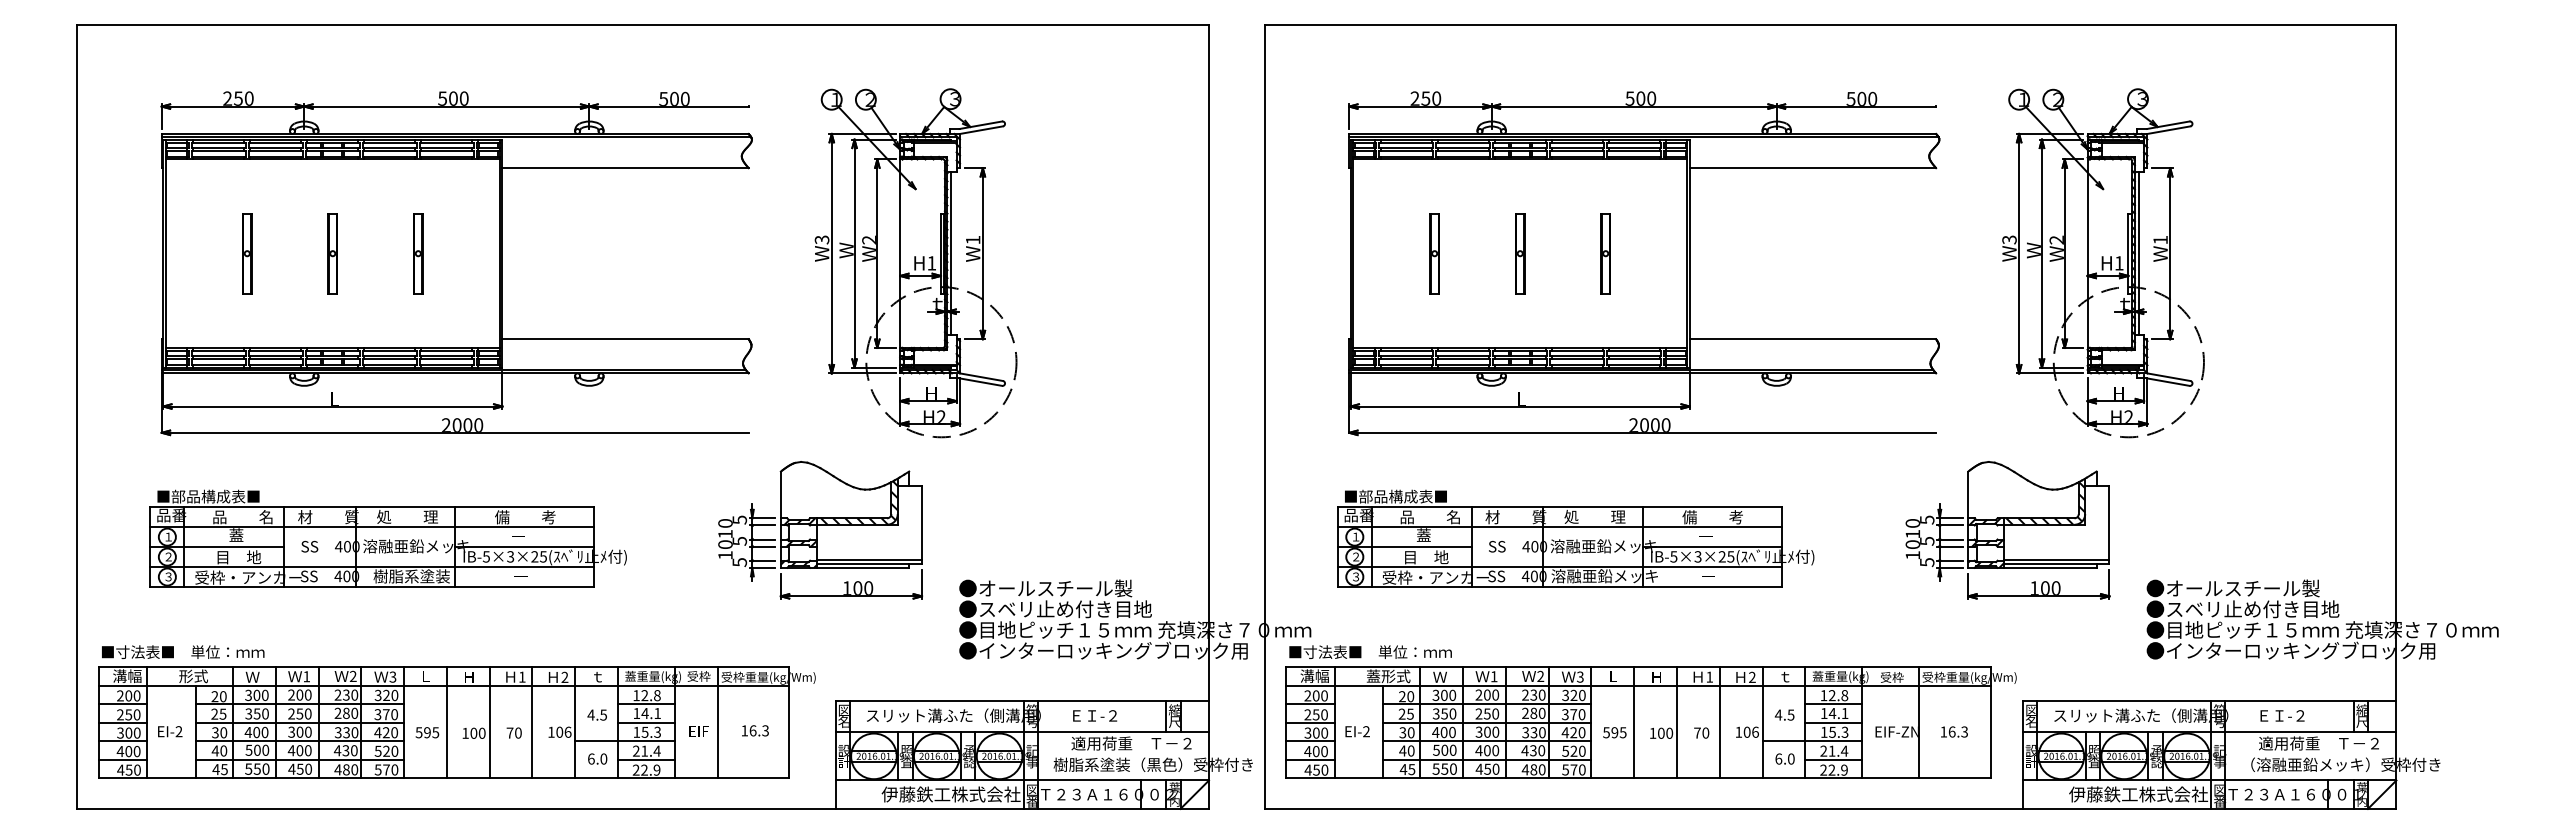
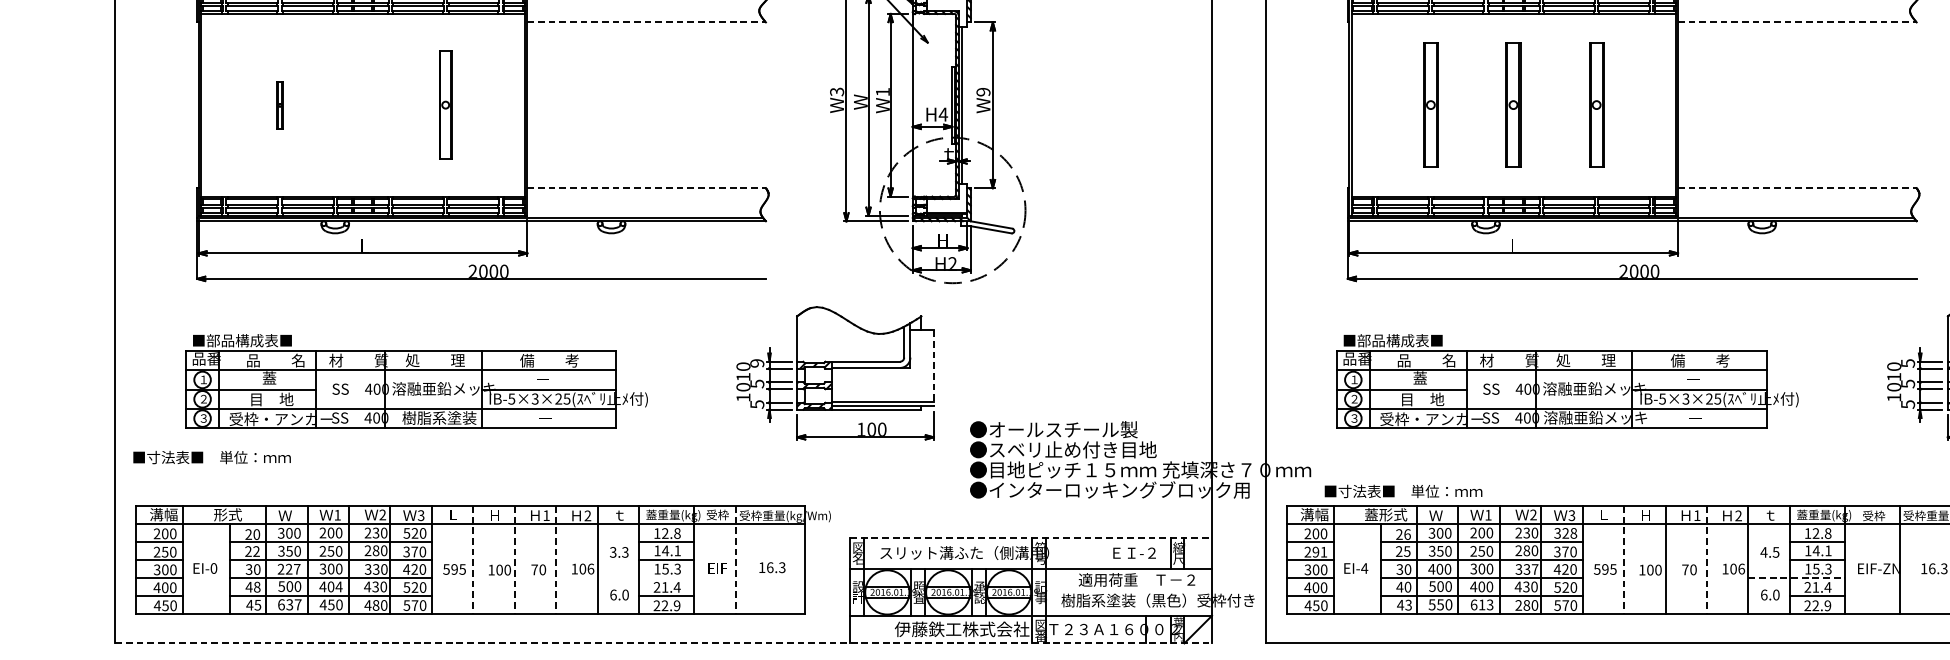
line: (626, 168) -> (647, 22), solid -> dashed
line: (1813, 168) -> (1797, 22), solid -> dashed
text: (868, 239) -> (882, 91), W2 -> W1
text: (972, 239) -> (982, 91), W1 -> W9
part: (247, 253) -> (280, 105), size x0.6
part: (332, 253) -> (362, 105), removed
part: (418, 253) -> (445, 105), size x1.4
part: (1434, 253) -> (1430, 105), size x1.6
part: (1520, 253) -> (1513, 105), size x1.6
part: (1605, 253) -> (1596, 105), size x1.6
text: (931, 263) -> (943, 114), H1 -> H4
line: (626, 339) -> (647, 188), solid -> dashed
line: (1813, 339) -> (1797, 188), solid -> dashed
hatch: (859, 502) -> (873, 346), removed
text: (739, 519) -> (757, 362), 5 -> 9
line: (921, 525) -> (933, 368), solid -> dashed
text: (183, 651) -> (212, 456), moved
text: (1370, 651) -> (1403, 490), moved
text: (378, 694) -> (407, 532), 320 -> 520
text: (1582, 695) -> (1573, 533), 320 -> 328
text: (1410, 696) -> (1407, 534), 20 -> 26
line: (1022, 700) -> (1031, 538), solid -> dashed
text: (222, 713) -> (256, 550), 25 -> 22
text: (596, 714) -> (618, 551), 4.5 -> 3.3
text: (1319, 714) -> (1319, 551), 250 -> 291
text: (1095, 715) -> (1134, 552), moved
line: (446, 722) -> (473, 559), solid -> dashed
line: (489, 722) -> (514, 559), solid -> dashed
line: (532, 722) -> (556, 559), solid -> dashed
line: (717, 722) -> (735, 559), solid -> dashed
line: (1634, 722) -> (1624, 559), solid -> dashed
line: (1719, 722) -> (1706, 559), solid -> dashed
text: (178, 731) -> (213, 568), EI-2 -> EI-0
text: (1366, 731) -> (1364, 568), EI-2 -> EI-4
text: (256, 732) -> (288, 569), 400 -> 227
text: (1542, 732) -> (1535, 569), 330 -> 337
line: (624, 741) -> (645, 578), removed
line: (1812, 741) -> (1796, 578), solid -> dashed
text: (223, 750) -> (256, 586), 40 -> 48
text: (307, 750) -> (338, 586), 400 -> 404
text: (257, 768) -> (289, 604), 550 -> 637
text: (1487, 768) -> (1481, 604), 450 -> 613
text: (1411, 769) -> (1408, 605), 45 -> 43
text: (1525, 769) -> (1518, 605), 480 -> 280
line: (643, 808) -> (664, 642), solid -> dashed

